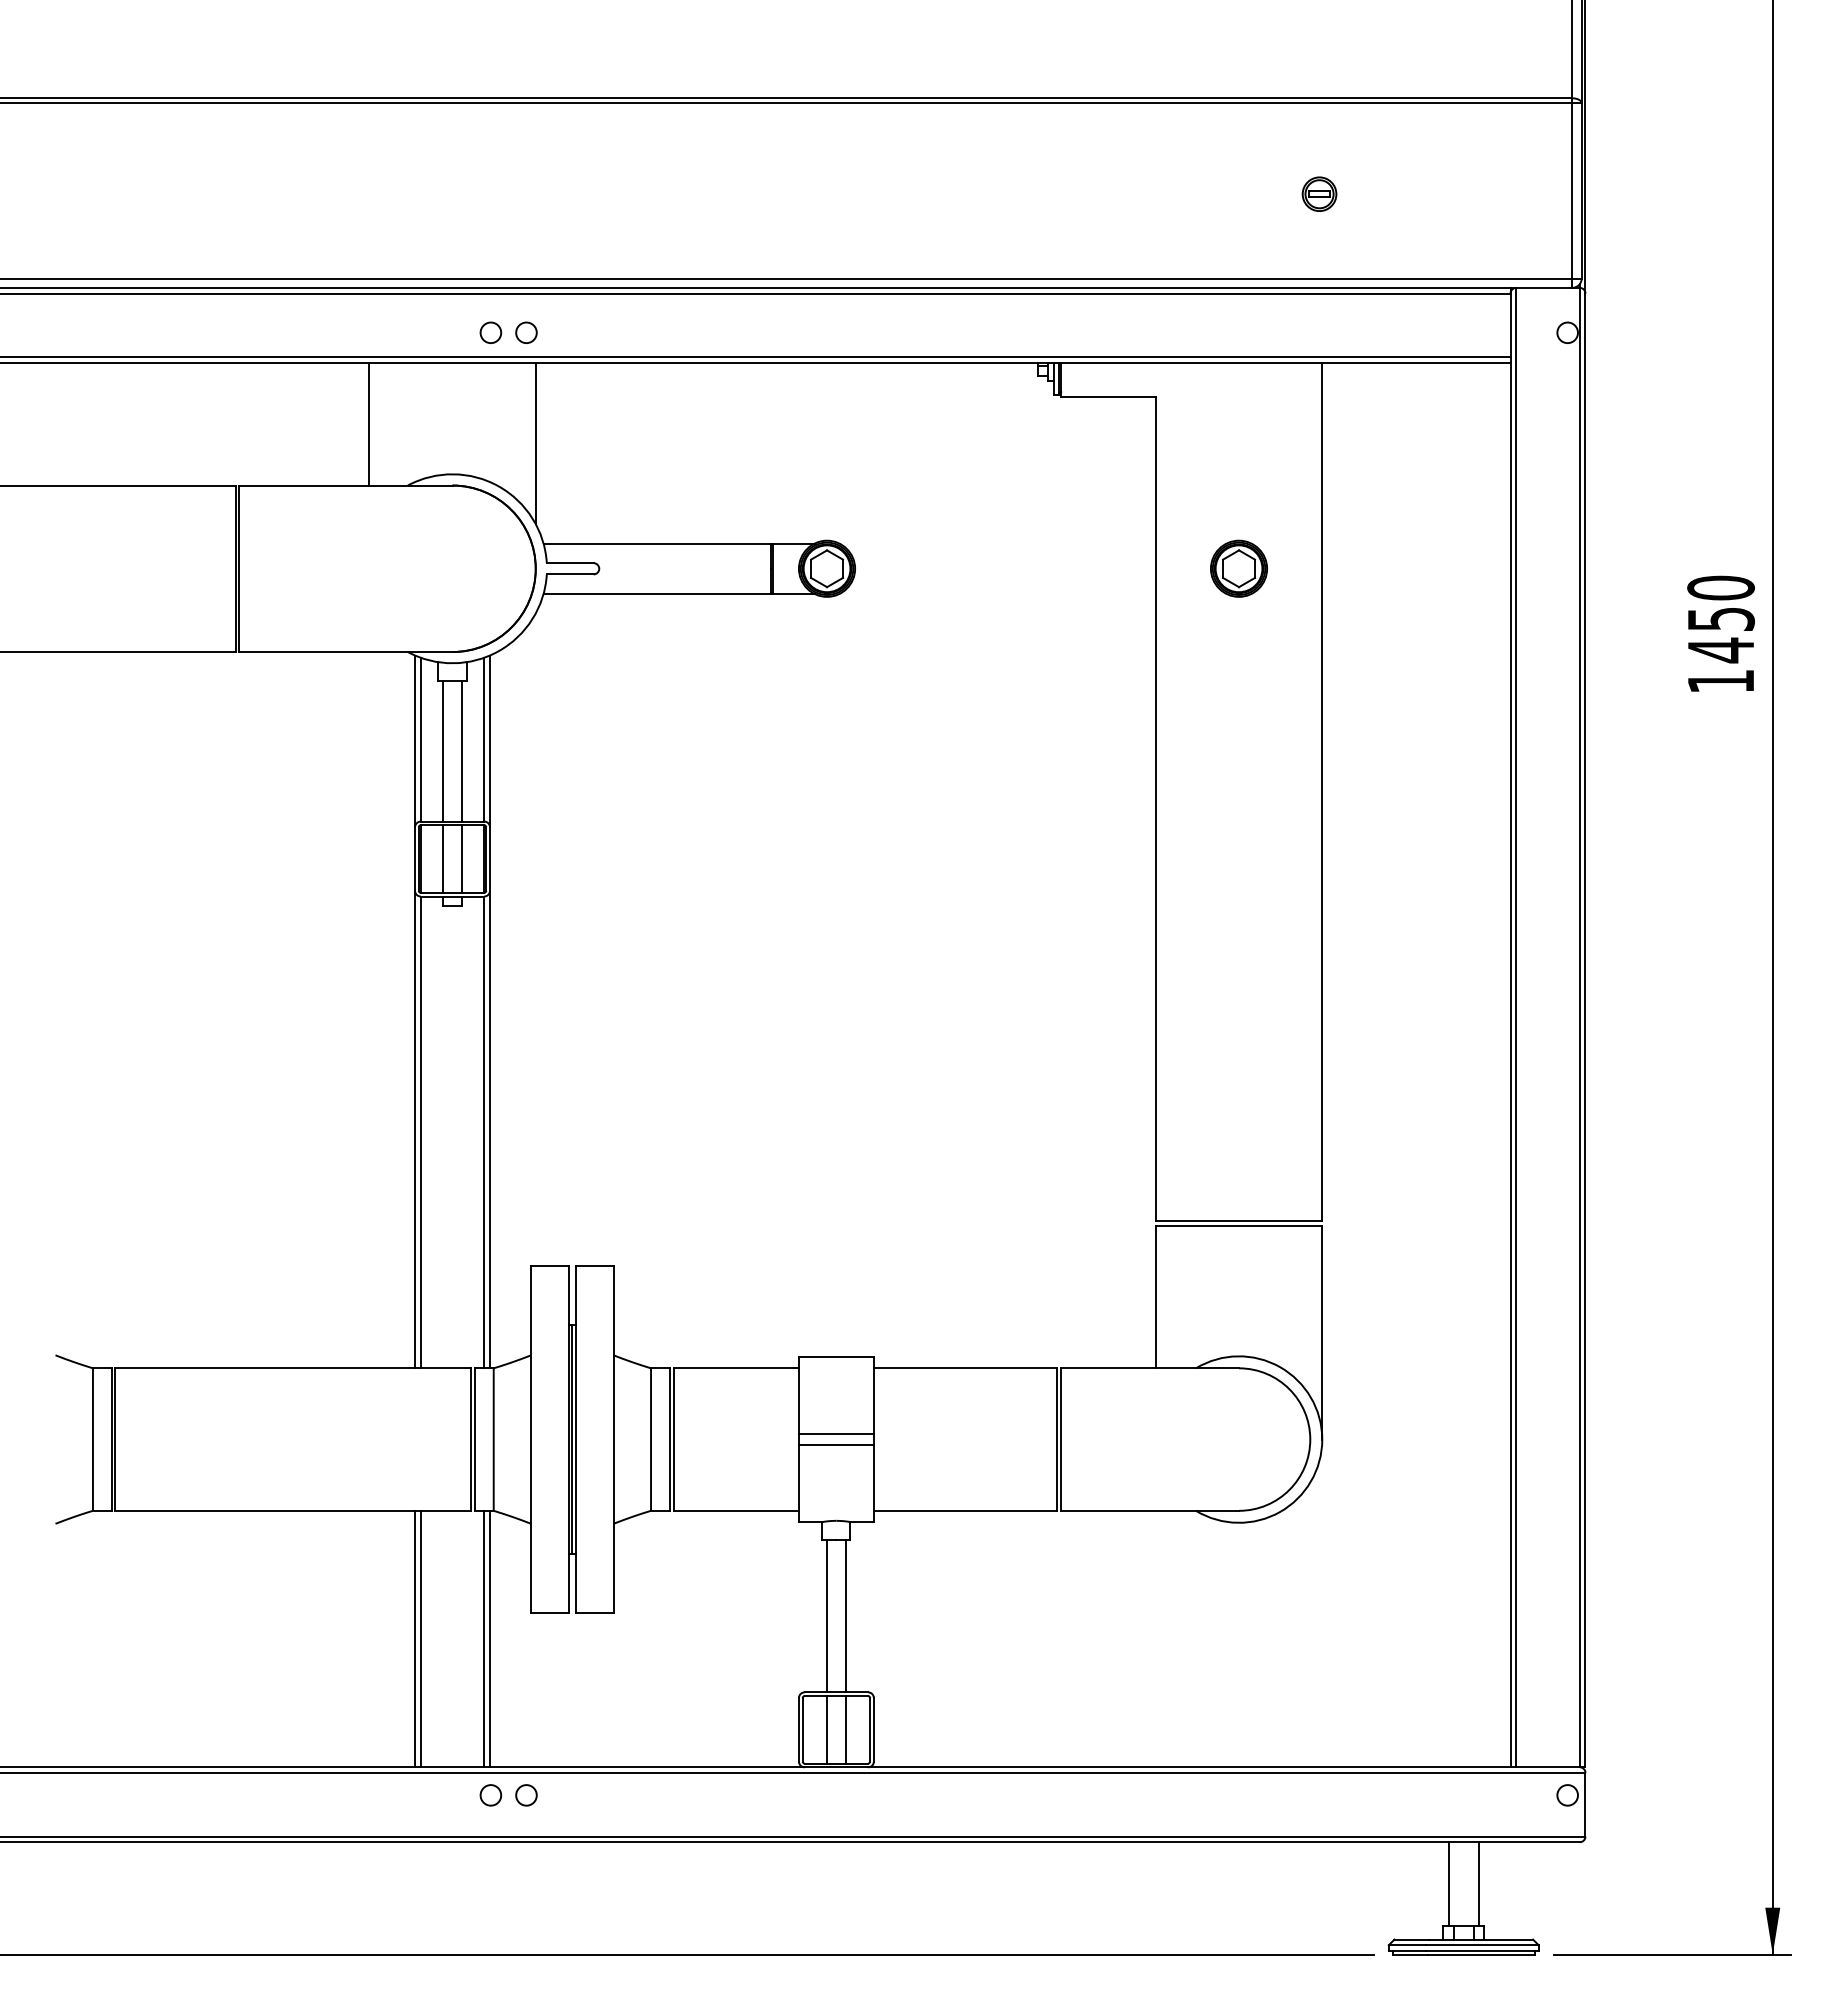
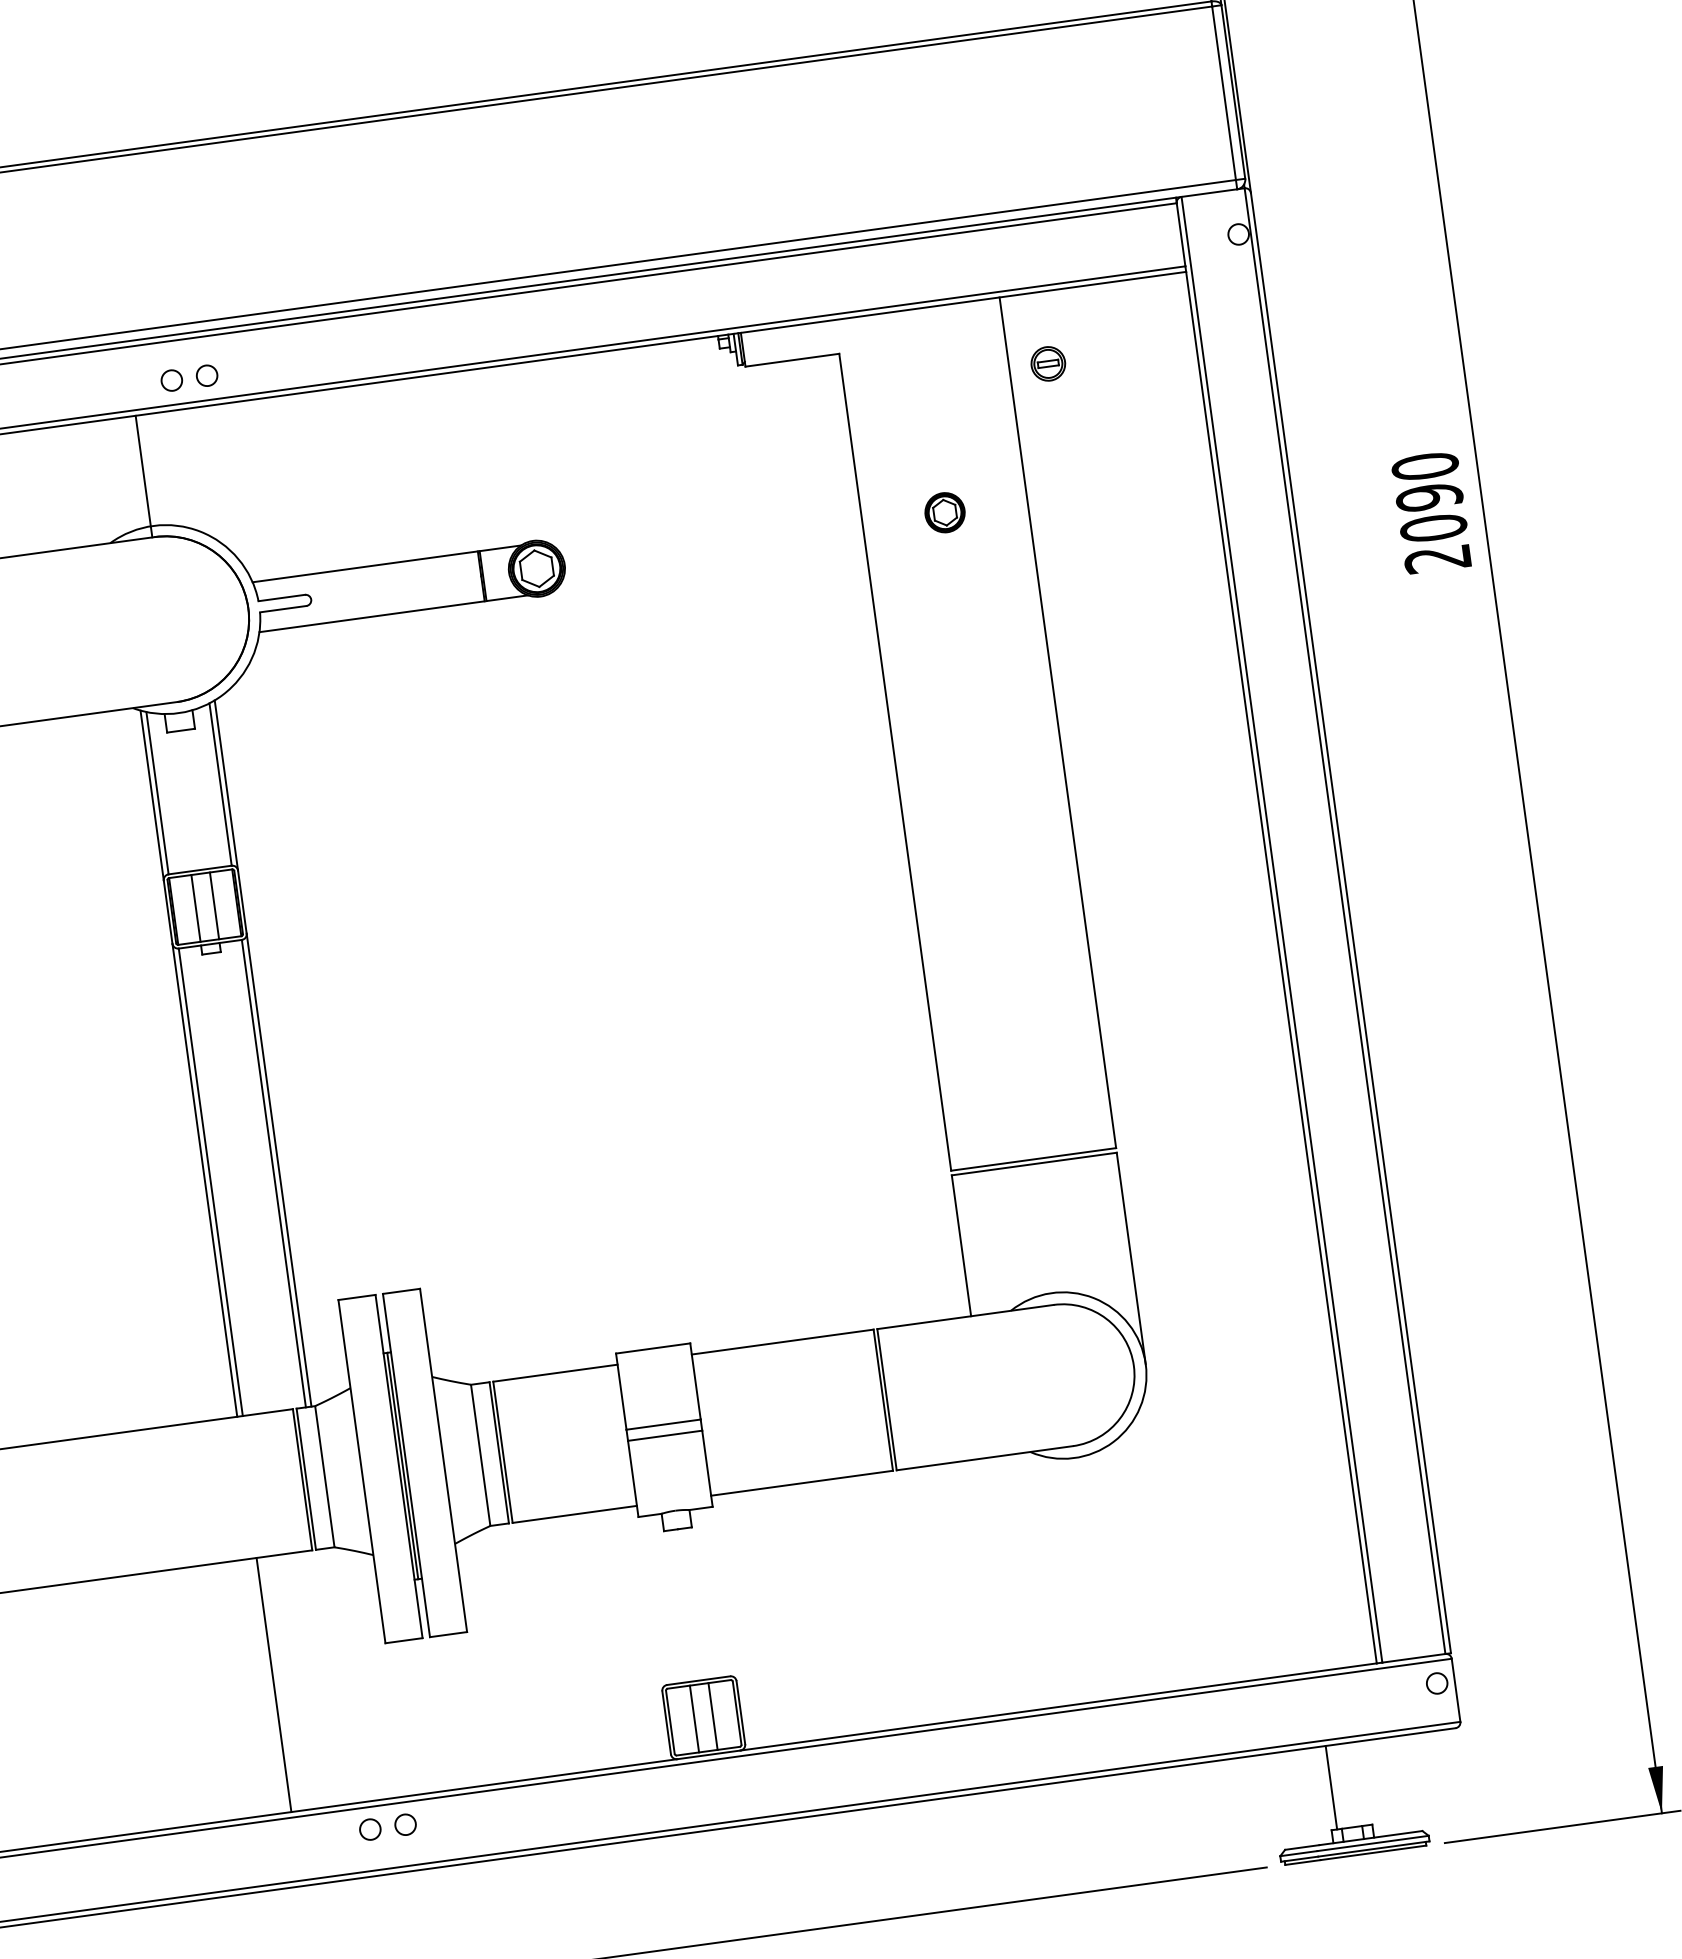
part: (1319, 193) -> (1048, 363), moved
line: (369, 423) -> (144, 475), moved
line: (535, 443) -> (231, 484), removed
part: (1238, 568) -> (944, 512), size x0.7
text: (1721, 650) -> (1434, 528), 1450 -> 2090
line: (443, 750) -> (181, 800), removed
line: (461, 750) -> (199, 798), removed
line: (827, 1615) -> (679, 1605), removed
line: (845, 1615) -> (697, 1603), removed
line: (420, 1638) -> (279, 1683), removed
line: (484, 1638) -> (342, 1675), removed
line: (489, 1638) -> (347, 1674), removed
line: (1478, 1884) -> (1360, 1783), removed

